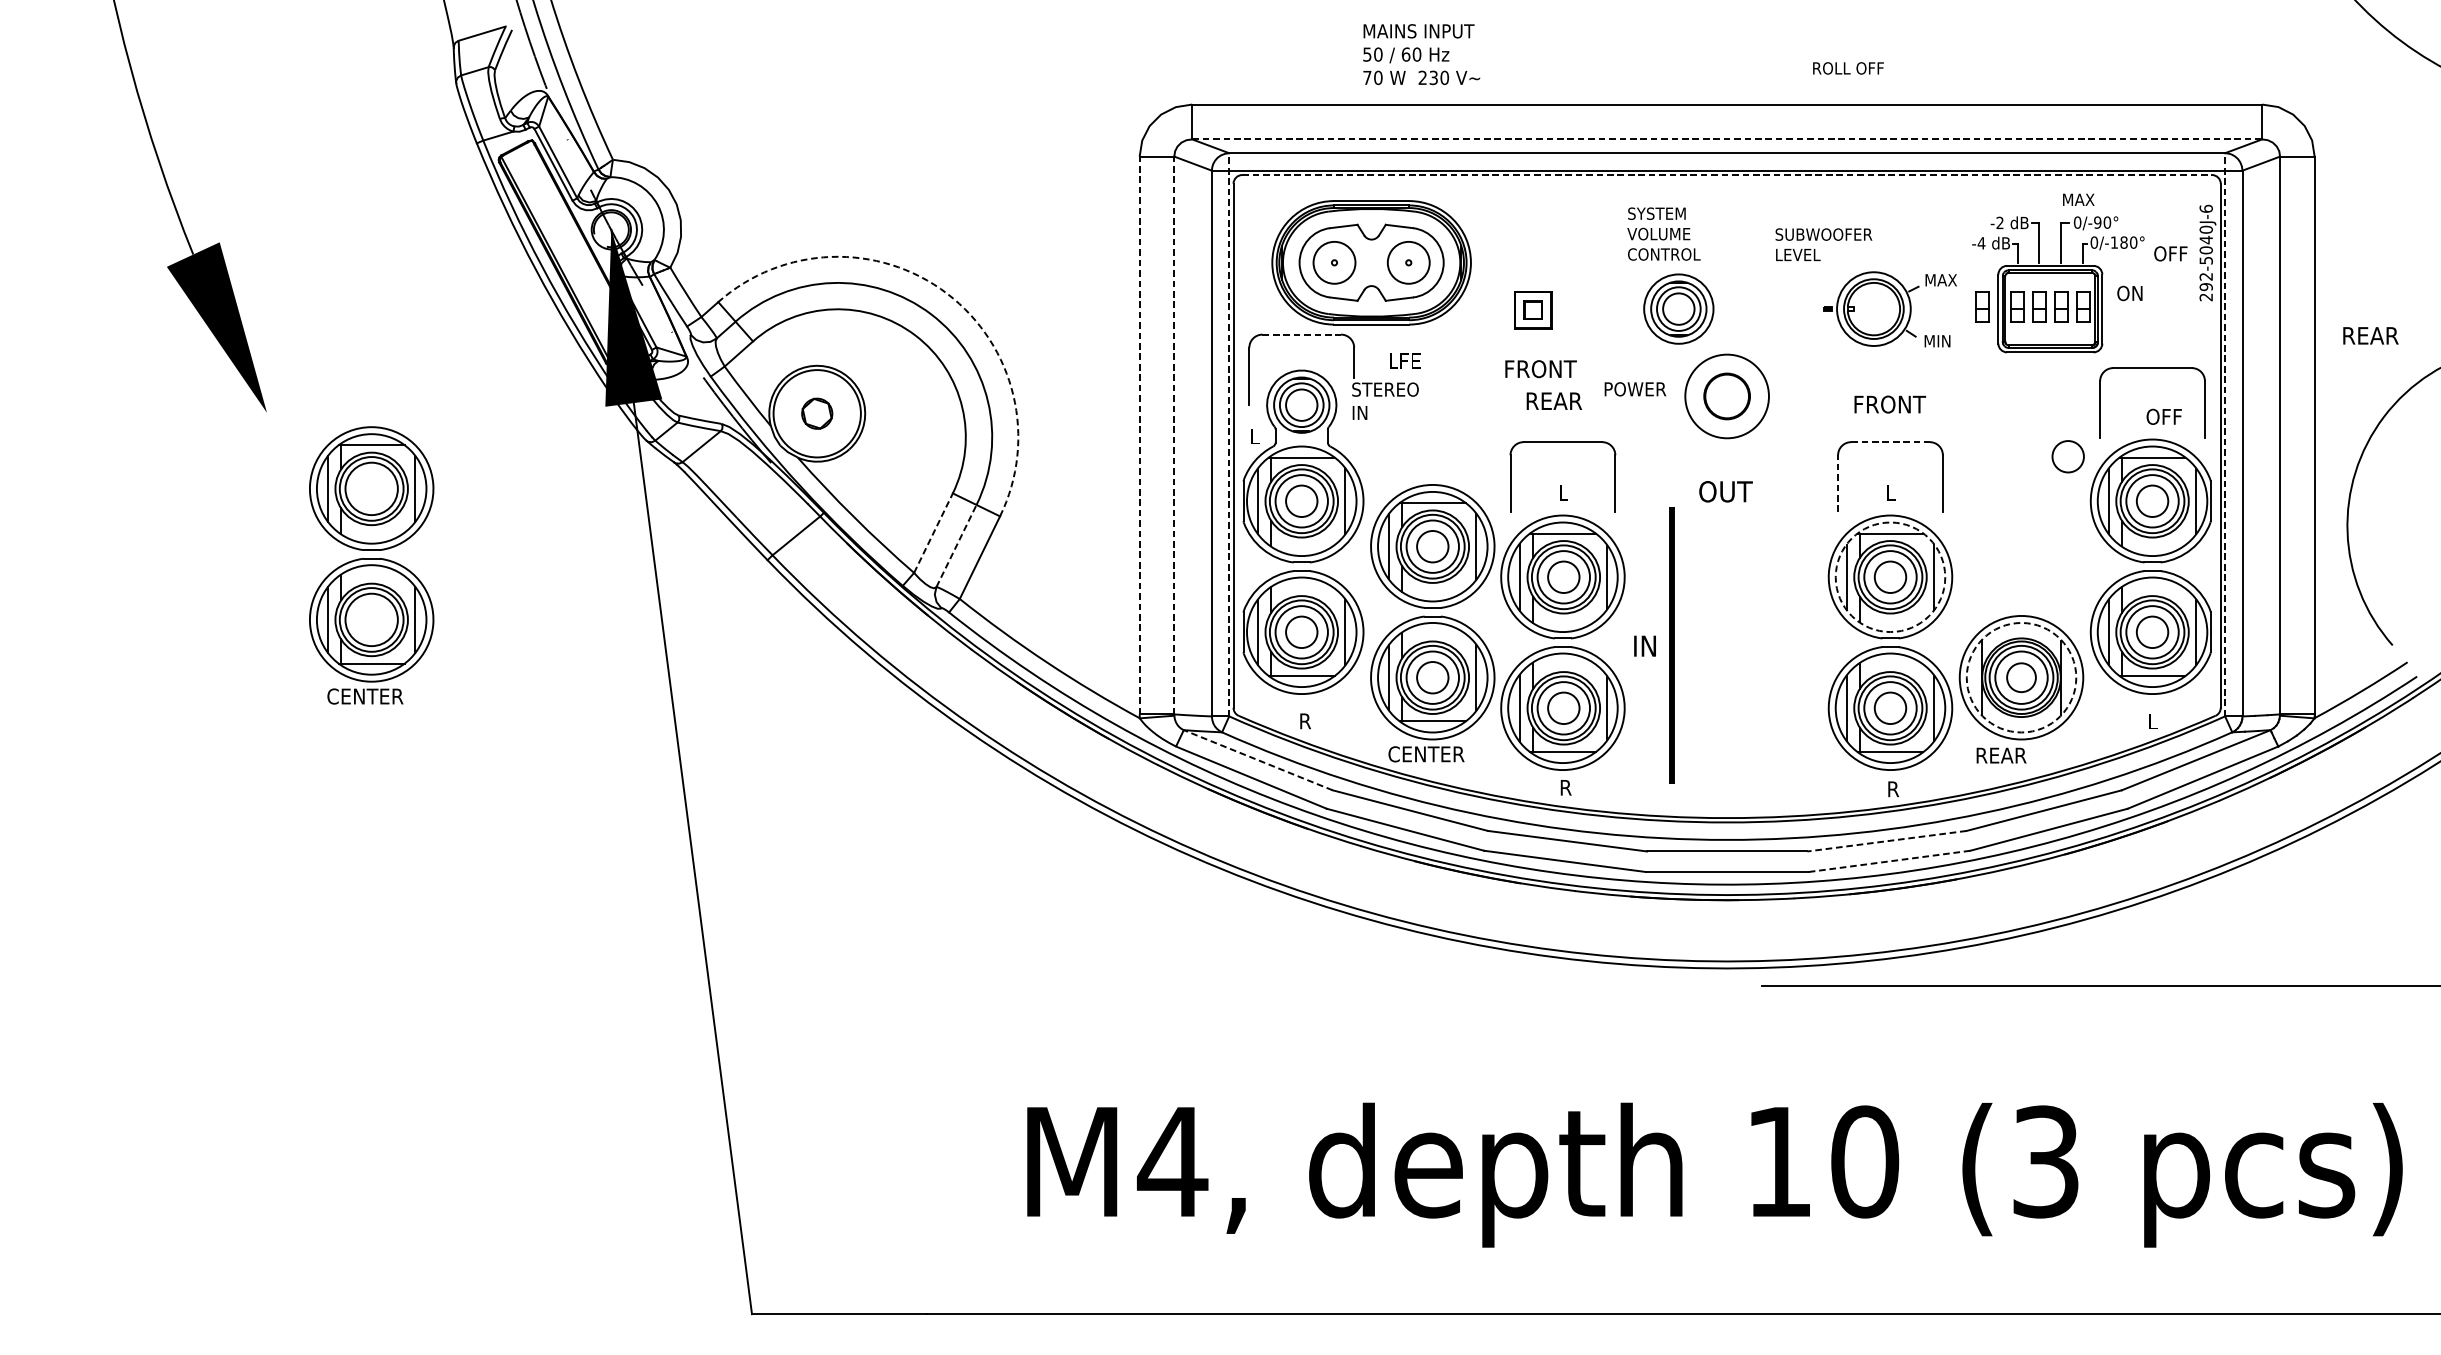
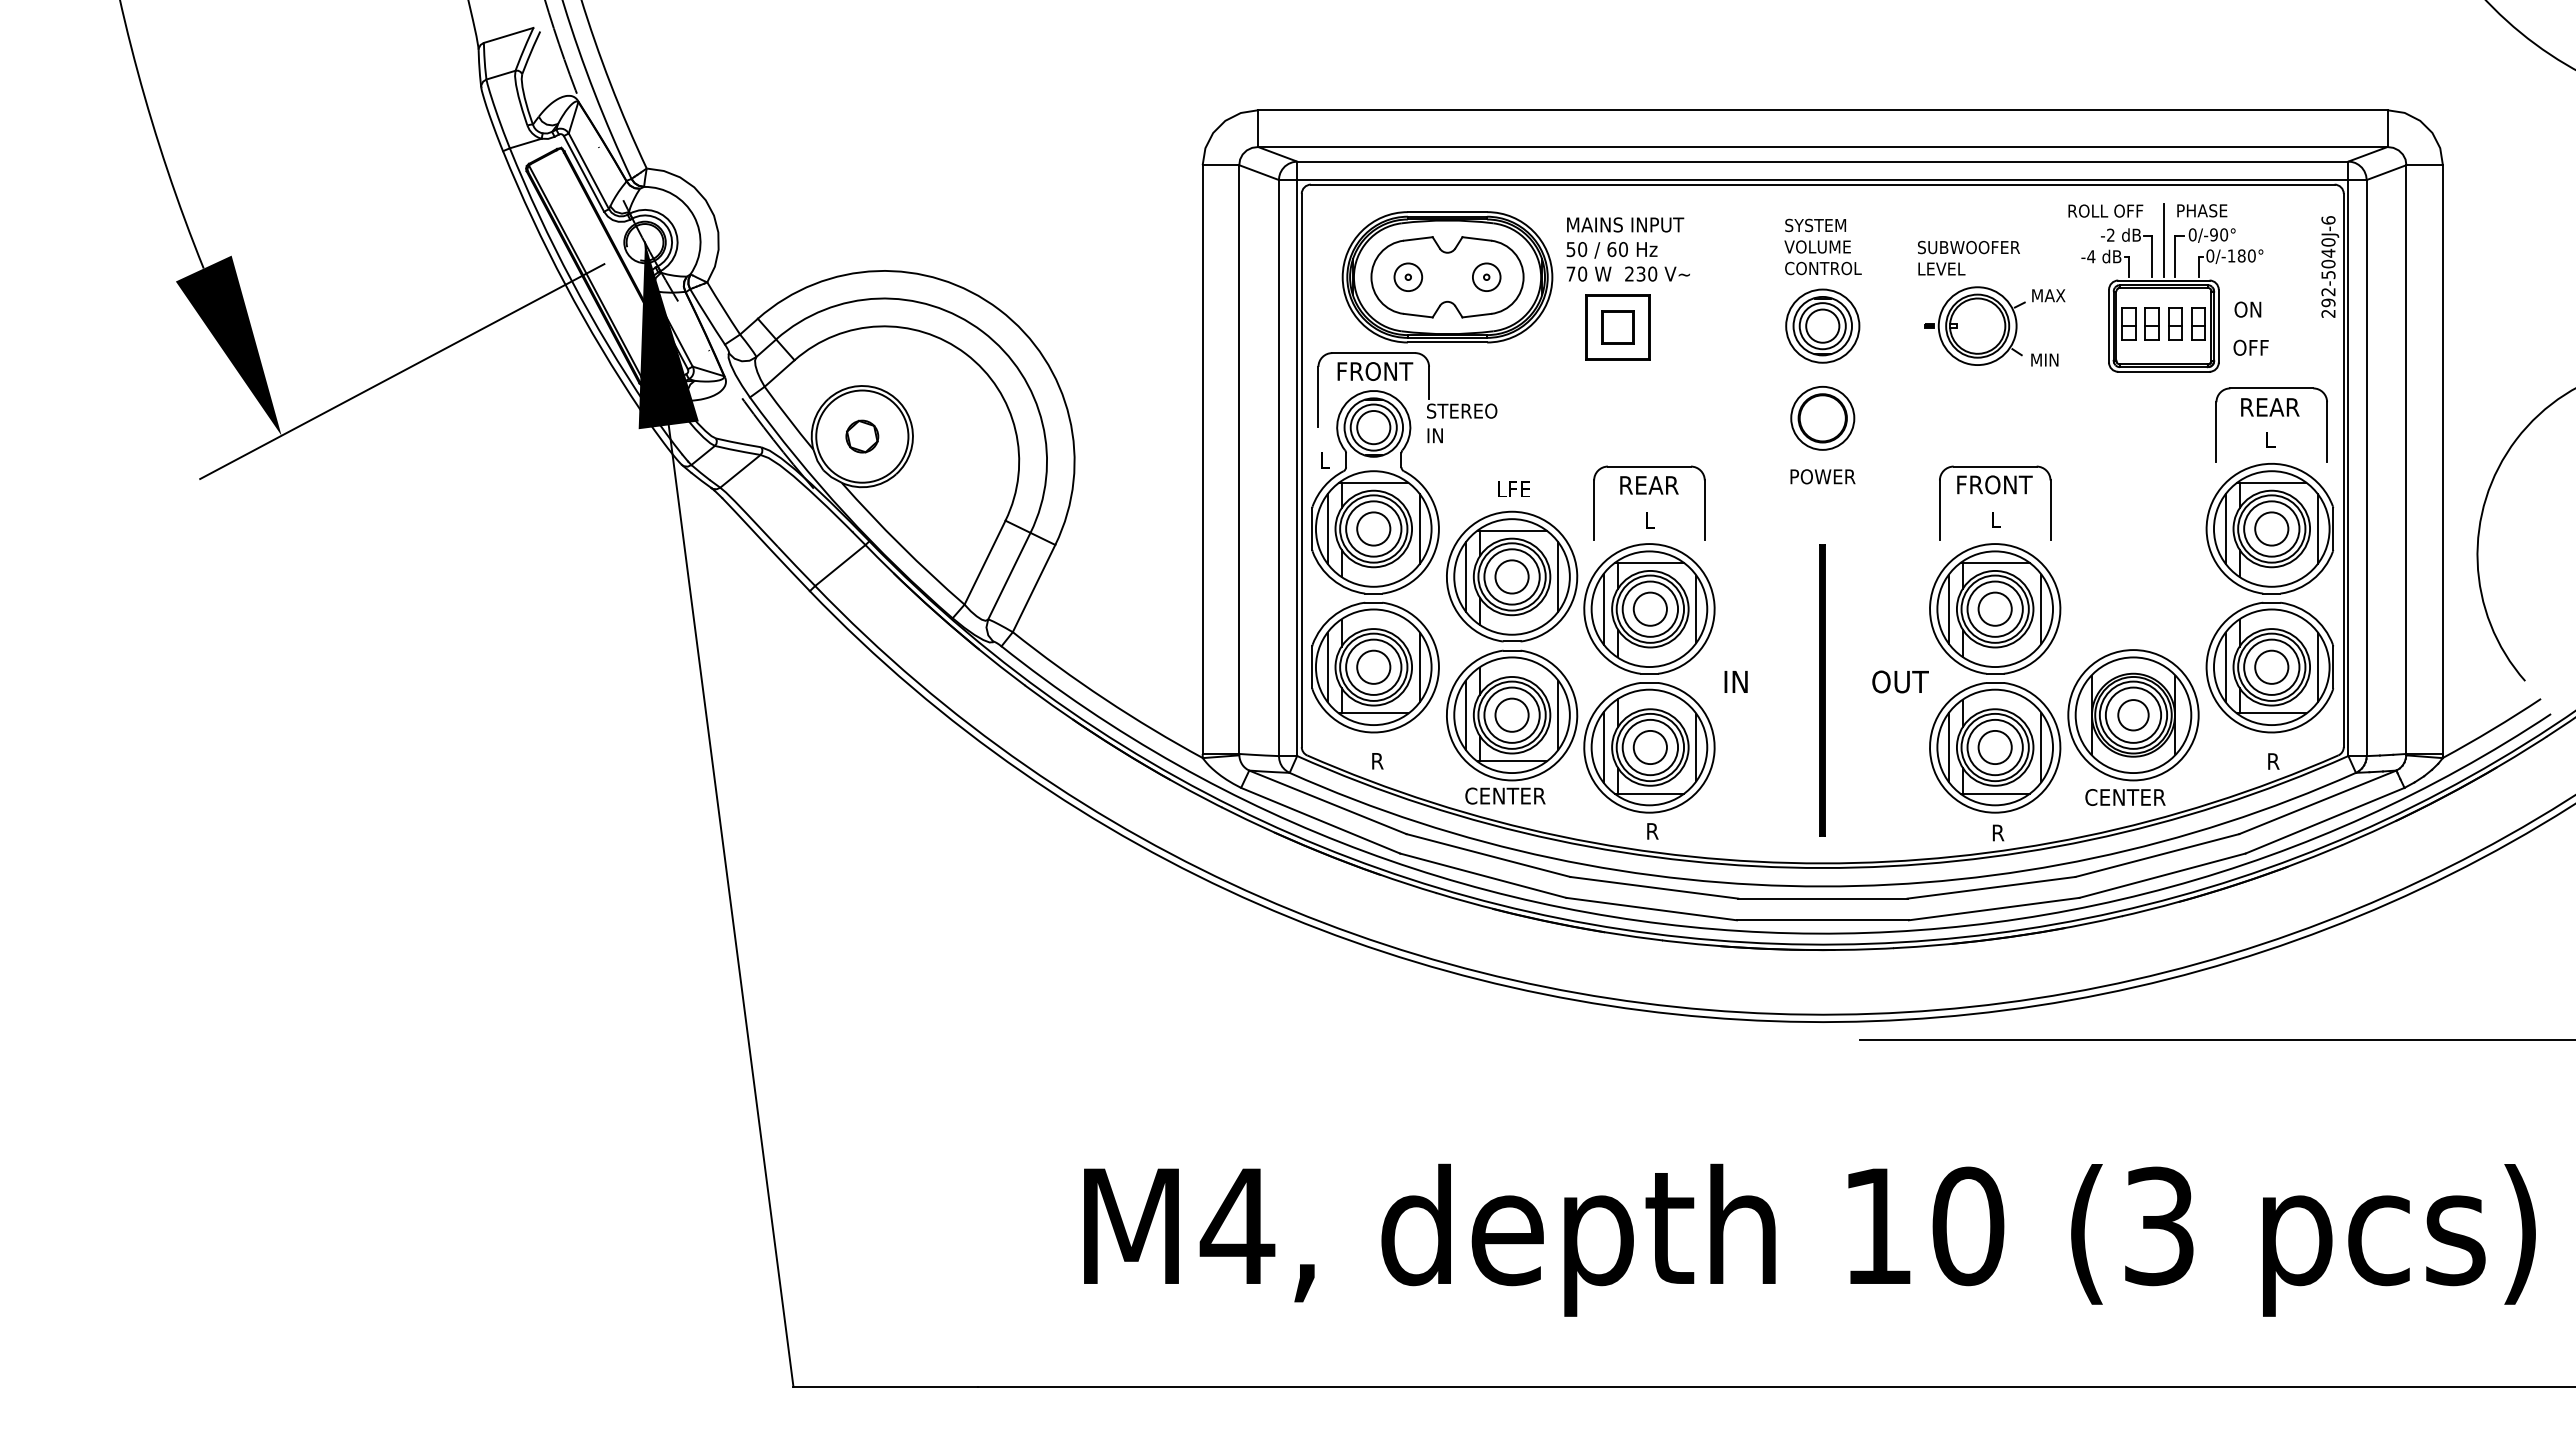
text: (1420, 54) -> (1627, 249), moved
text: (1848, 67) -> (2105, 210), moved
line: (1726, 139) -> (1822, 147), dashed -> solid
line: (1726, 174) -> (1822, 184), dashed -> solid
text: (2086, 199) -> (2202, 210), MAX -> PHASE
line: (2049, 227) -> (2163, 240), added
text: (1663, 233) -> (1822, 246), moved
text: (1823, 244) -> (1968, 257), moved
text: (2170, 253) -> (2250, 347), moved
circle: (1334, 263) -> (1408, 277), size x0.62
circle: (1408, 263) -> (1486, 277), size x0.62
arc: (947, 293) -> (999, 309), dashed -> solid
part: (1981, 306) -> (2091, 323), removed
part: (1678, 308) -> (1822, 325), moved
part: (1532, 310) -> (1617, 327), size x1.67
line: (1302, 335) -> (1374, 353), dashed -> solid
text: (2371, 335) -> (2270, 407), moved
line: (381, 352) -> (402, 371), added
text: (1404, 360) -> (1513, 488), moved
text: (1541, 369) -> (1375, 371), moved
text: (1634, 389) -> (1822, 476), moved
circle: (1726, 395) -> (1822, 417), size x0.71
text: (1554, 401) -> (1649, 485), moved
text: (1889, 404) -> (1994, 484), moved
text: (2163, 416) -> (2283, 439), OFF -> L
line: (1229, 434) -> (1297, 458), dashed -> solid
line: (2225, 434) -> (2348, 458), dashed -> solid
line: (1139, 435) -> (1202, 459), dashed -> solid
line: (1174, 435) -> (1239, 459), dashed -> solid
line: (1890, 442) -> (1995, 466), dashed -> solid
circle: (2067, 456) -> (2182, 481), removed
line: (1837, 483) -> (1939, 510), dashed -> solid
text: (1725, 491) -> (1900, 681), moved
line: (933, 533) -> (985, 562), dashed -> solid
line: (956, 545) -> (1009, 575), dashed -> solid
part: (372, 565) -> (392, 596), removed
circle: (1890, 577) -> (1995, 609), dashed -> solid
part: (1671, 645) -> (1822, 690), moved
circle: (2021, 677) -> (2133, 715), dashed -> solid
text: (2154, 721) -> (2273, 761), L -> R
text: (2013, 755) -> (2125, 797), REAR -> CENTER
line: (1257, 760) -> (1327, 802), dashed -> solid
line: (1886, 840) -> (1991, 887), dashed -> solid
line: (1888, 861) -> (1993, 909), dashed -> solid

